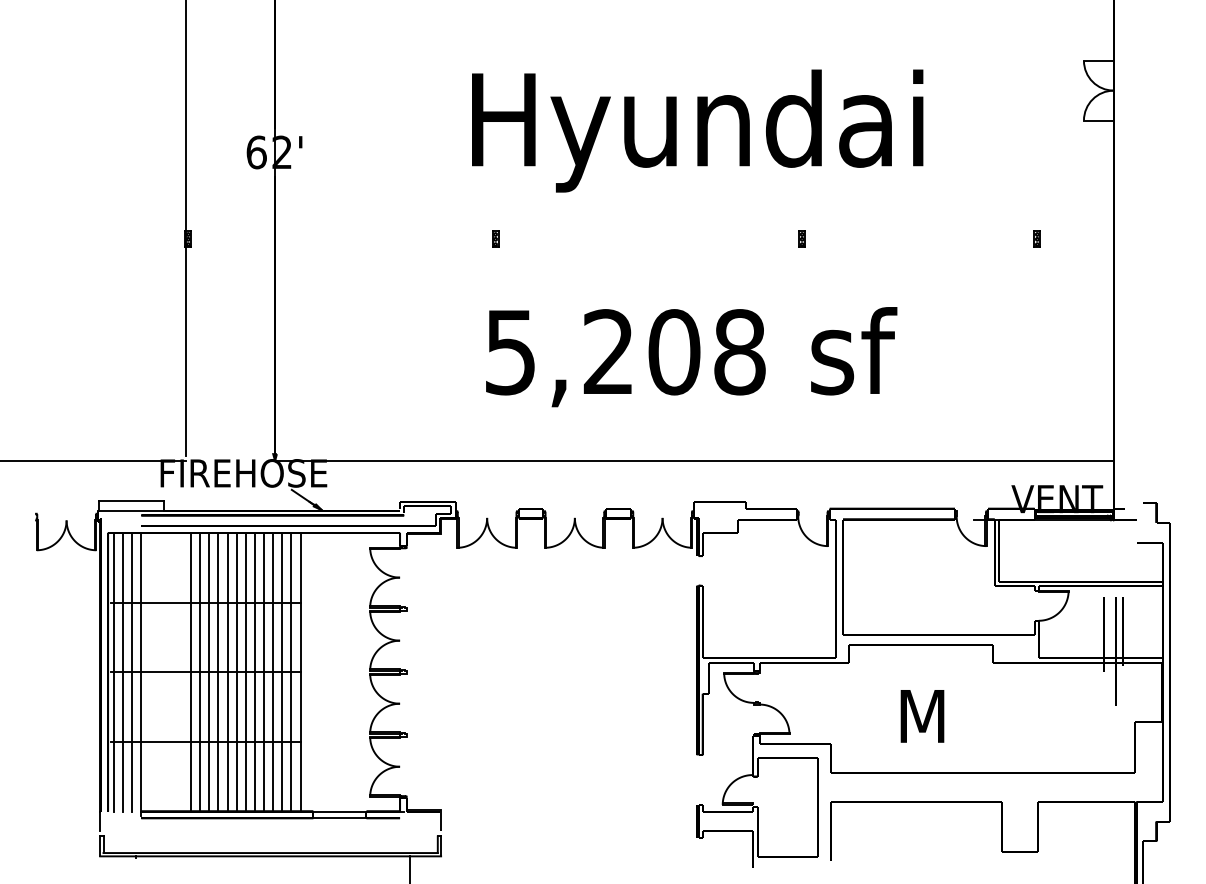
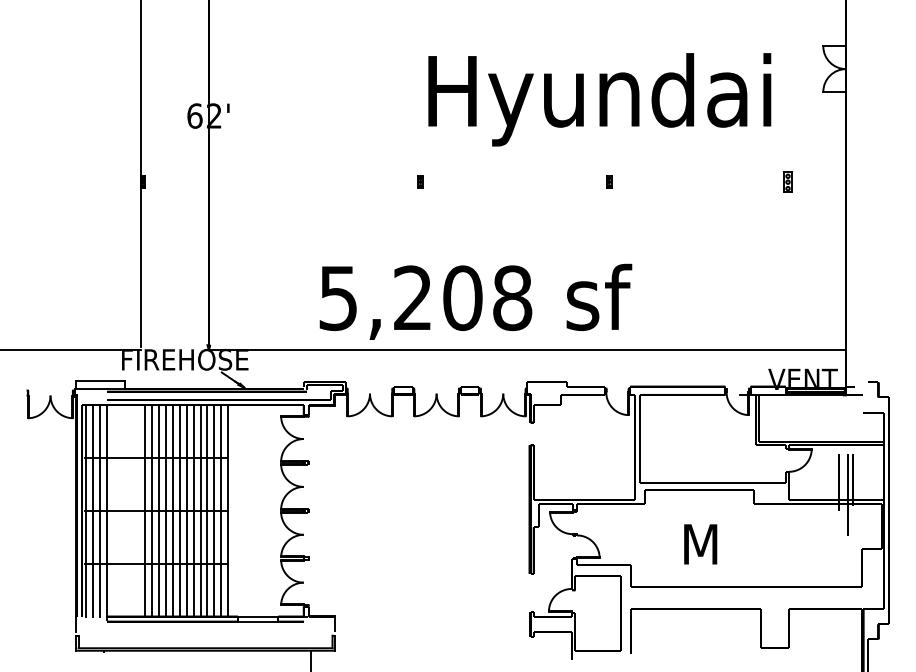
text: (697, 130) -> (599, 99), moved
part: (495, 238) -> (420, 181), moved
part: (1036, 238) -> (787, 181), size x1.6
text: (691, 357) -> (475, 302), moved

